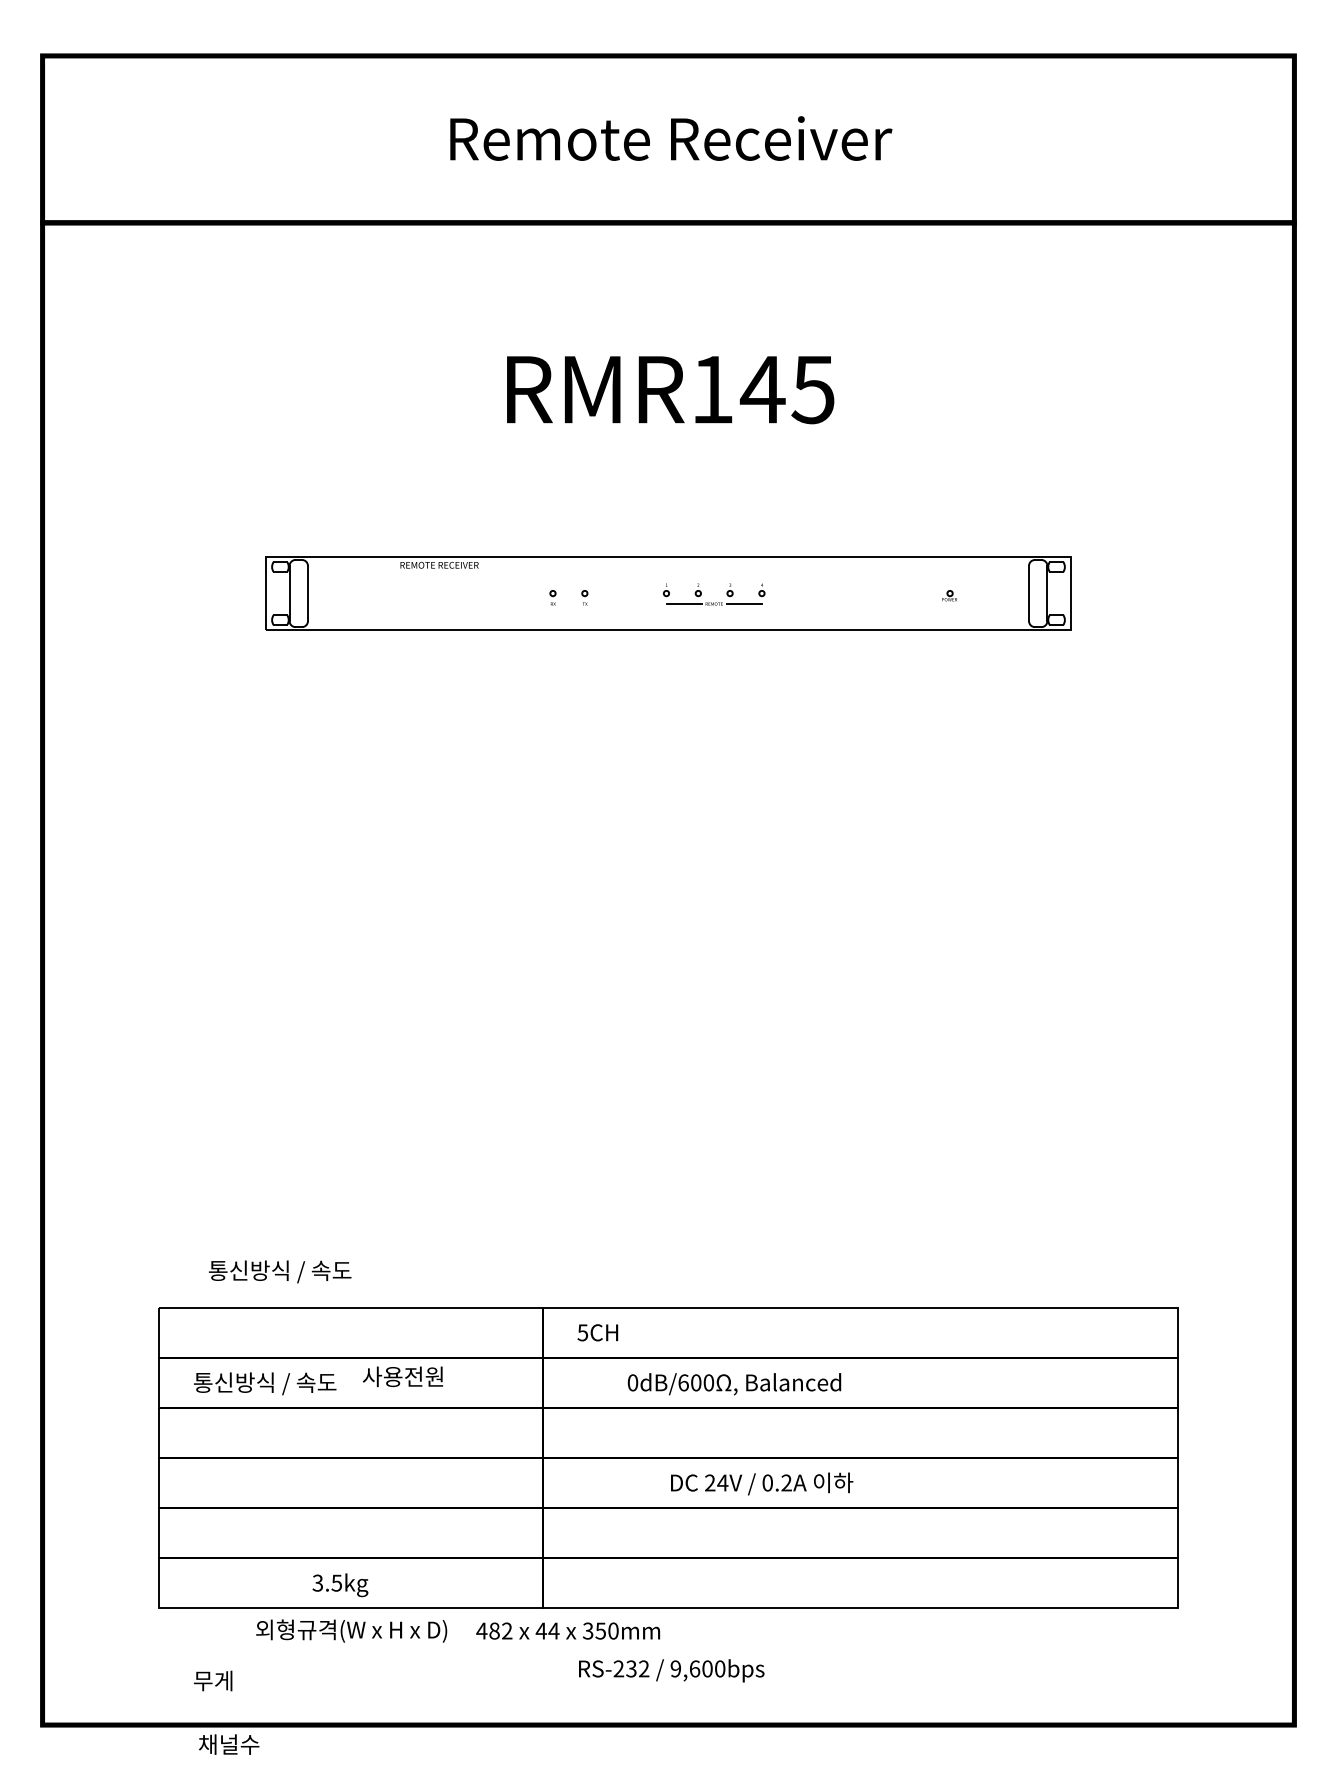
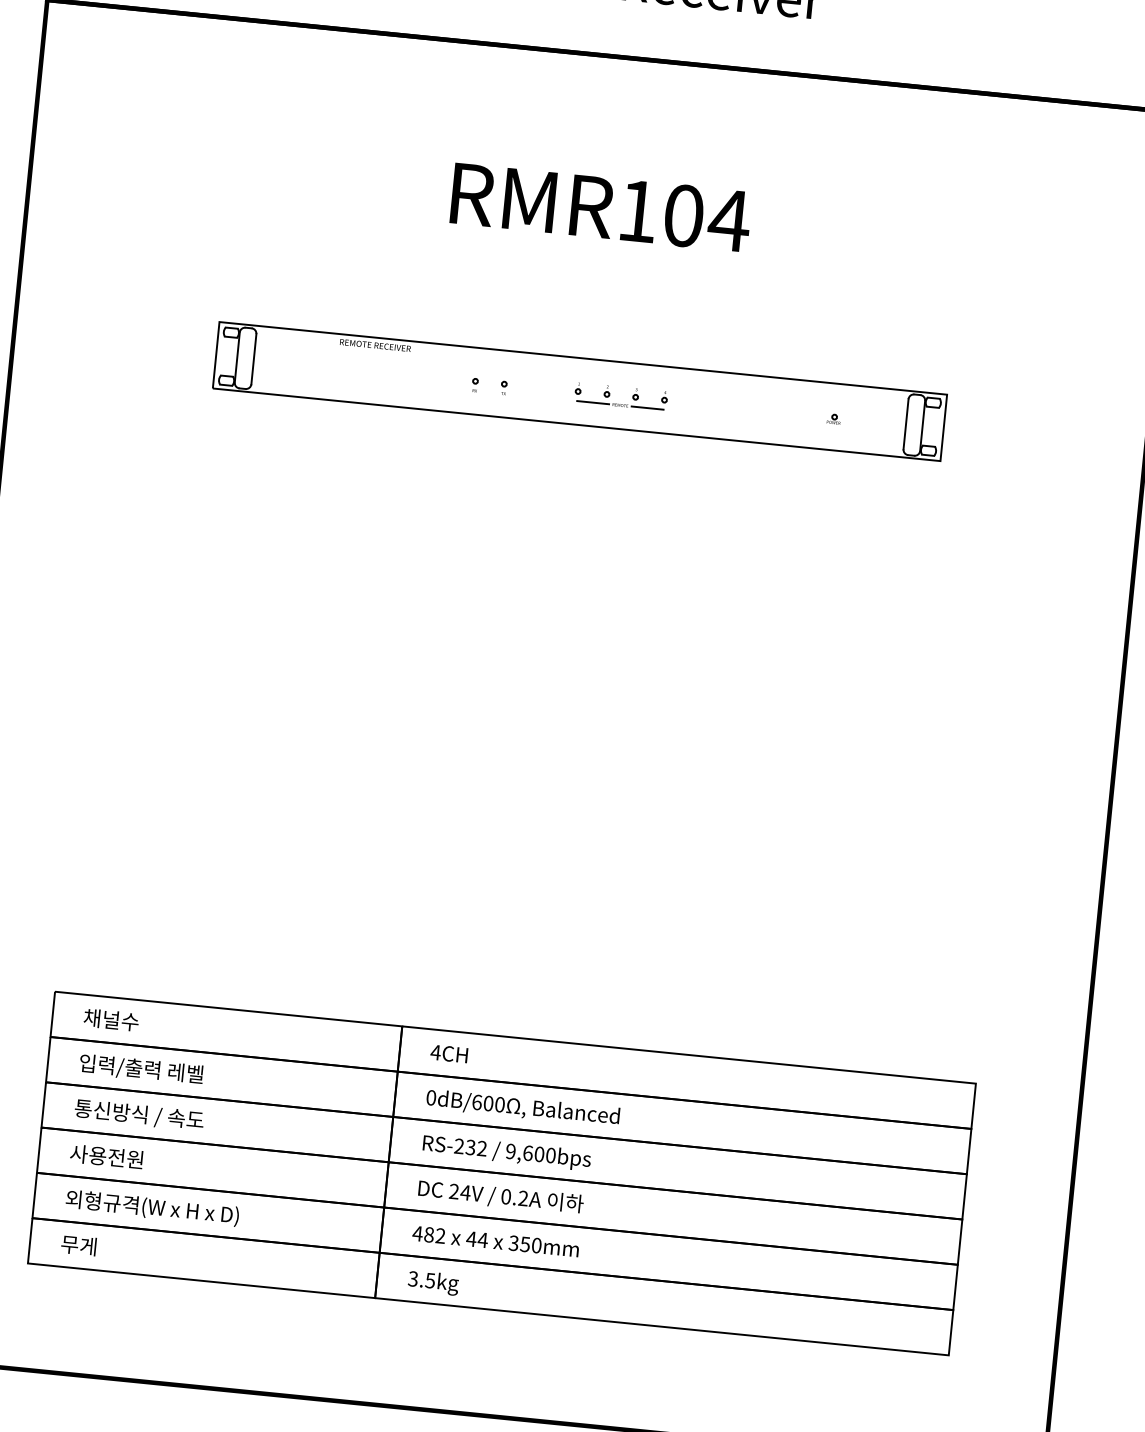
text: (787, 389) -> (706, 217), RMR145 -> RMR104
text: (280, 1271) -> (139, 1115), moved
text: (582, 1332) -> (435, 1052), 5CH -> 4CH
text: (402, 1376) -> (106, 1156), moved
text: (265, 1383) -> (144, 1069), 통신방식 / 속도 -> 입력/출력 레벨
text: (734, 1384) -> (523, 1108), moved
text: (762, 1483) -> (501, 1196), moved
text: (340, 1585) -> (433, 1283), moved
text: (351, 1630) -> (152, 1207), moved
text: (568, 1630) -> (496, 1241), moved
text: (671, 1670) -> (506, 1152), moved
text: (213, 1680) -> (79, 1245), moved
text: (229, 1744) -> (111, 1019), moved

